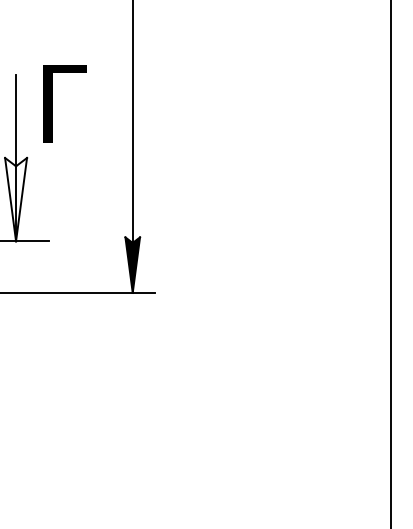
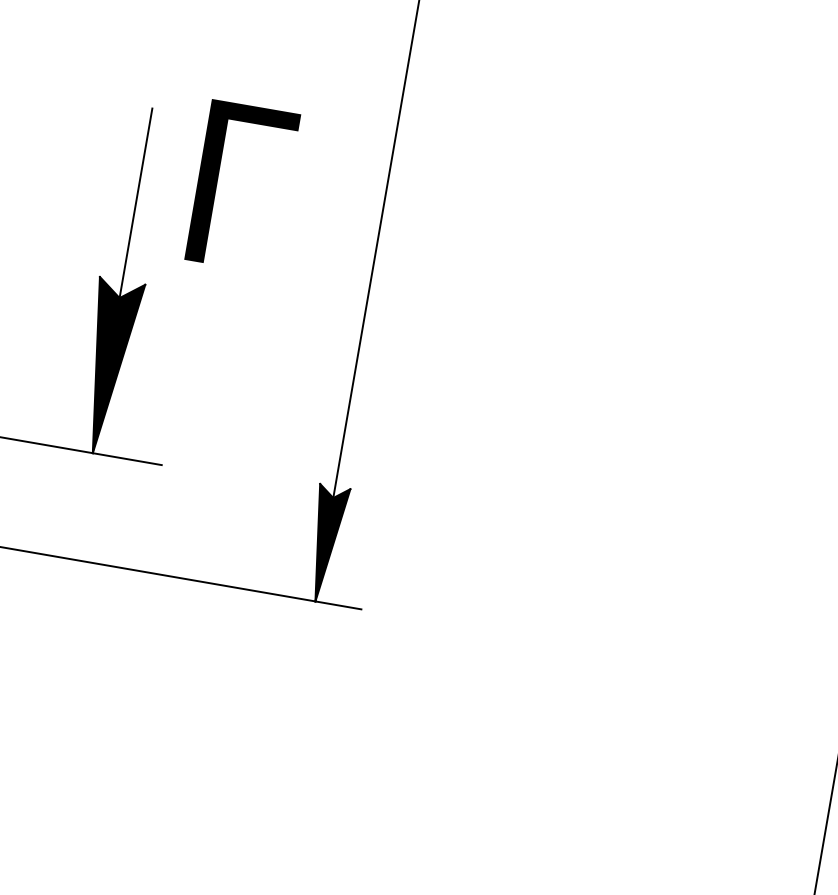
fill: (16, 199) -> (108, 366), added

